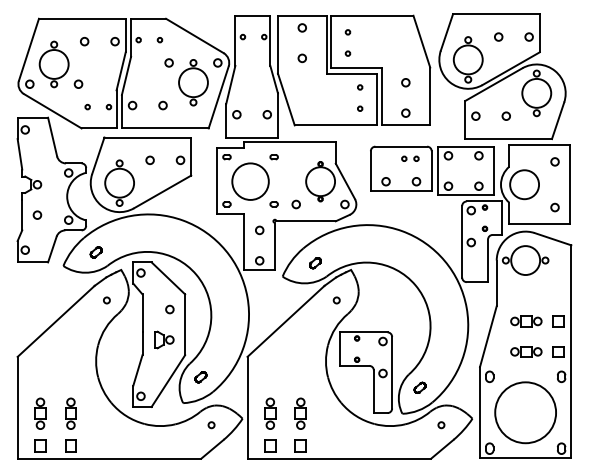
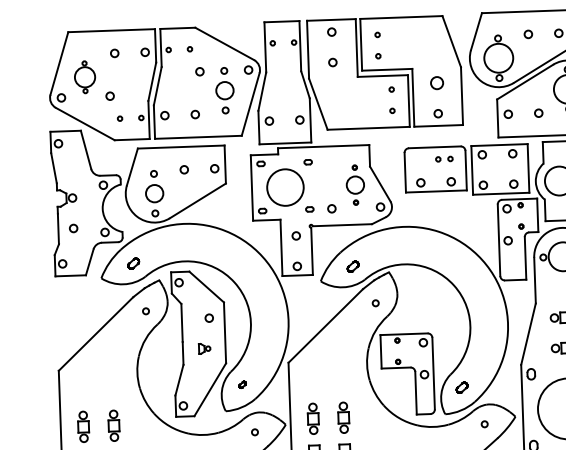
part: (53, 64) -> (84, 77), size x0.7
circle: (193, 82) -> (224, 90), size x0.6
circle: (405, 82) -> (436, 83), size x1.6
circle: (320, 181) -> (355, 184), size x0.6
circle: (119, 182) -> (154, 192), size x0.6
part: (164, 339) -> (204, 348), size x0.6
part: (200, 377) -> (242, 385), size x0.6

